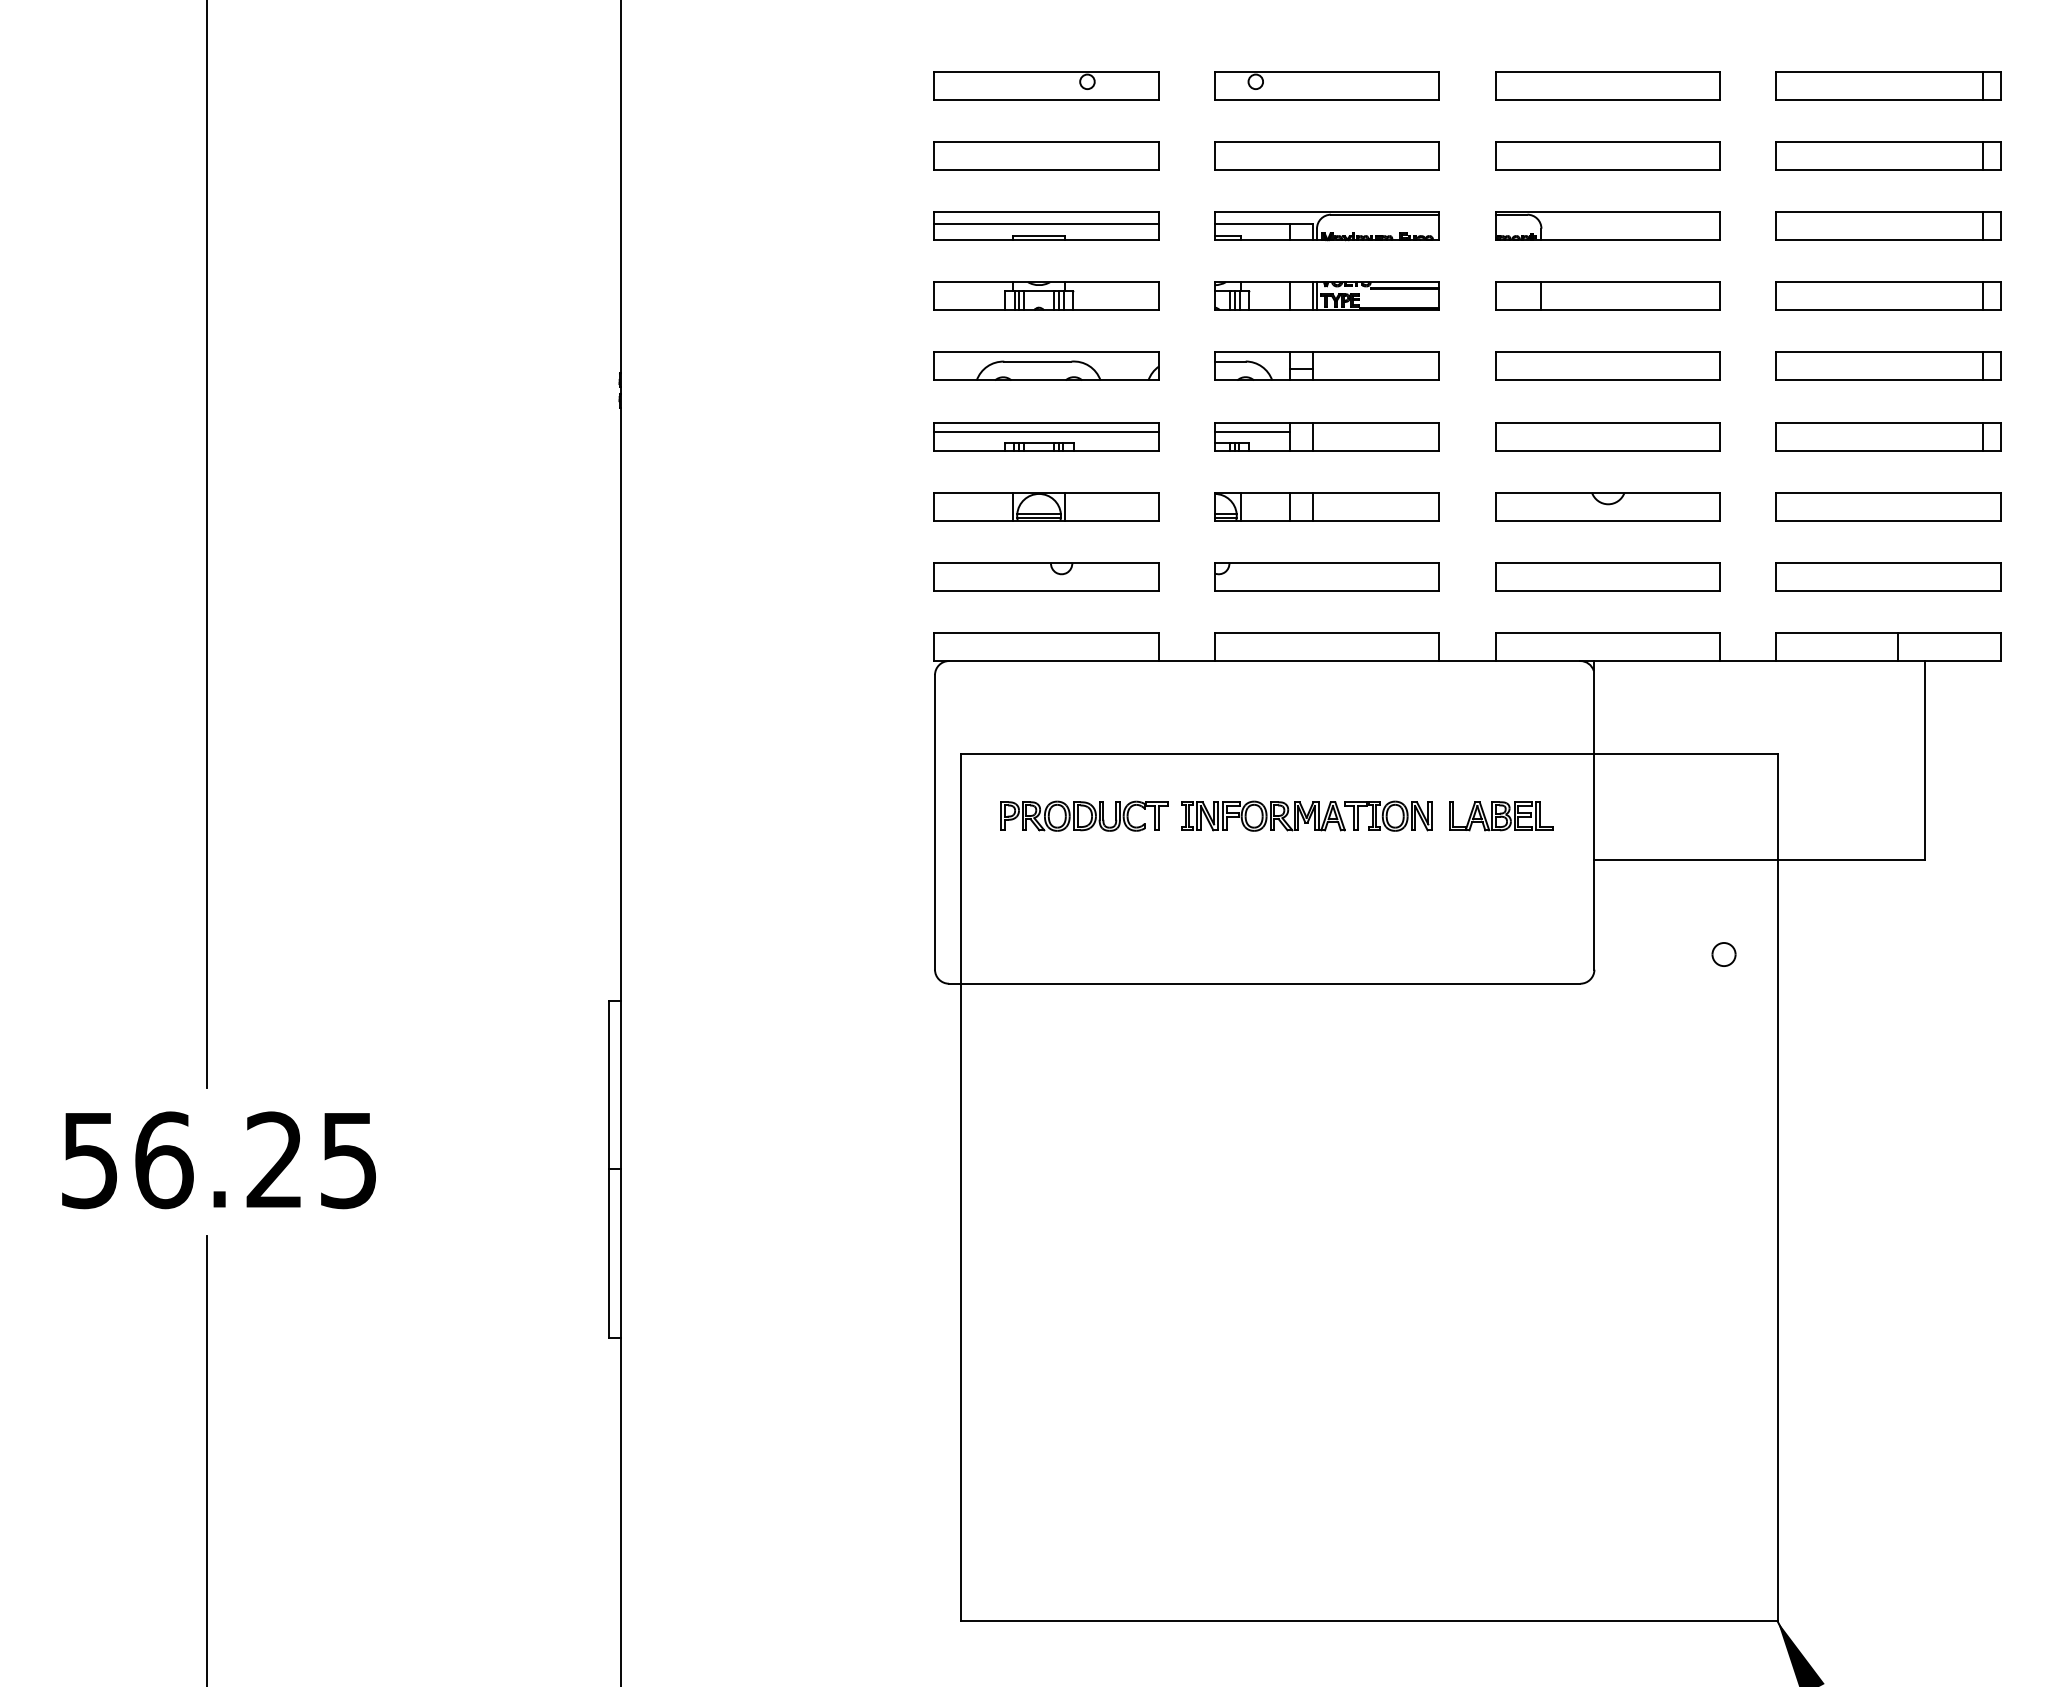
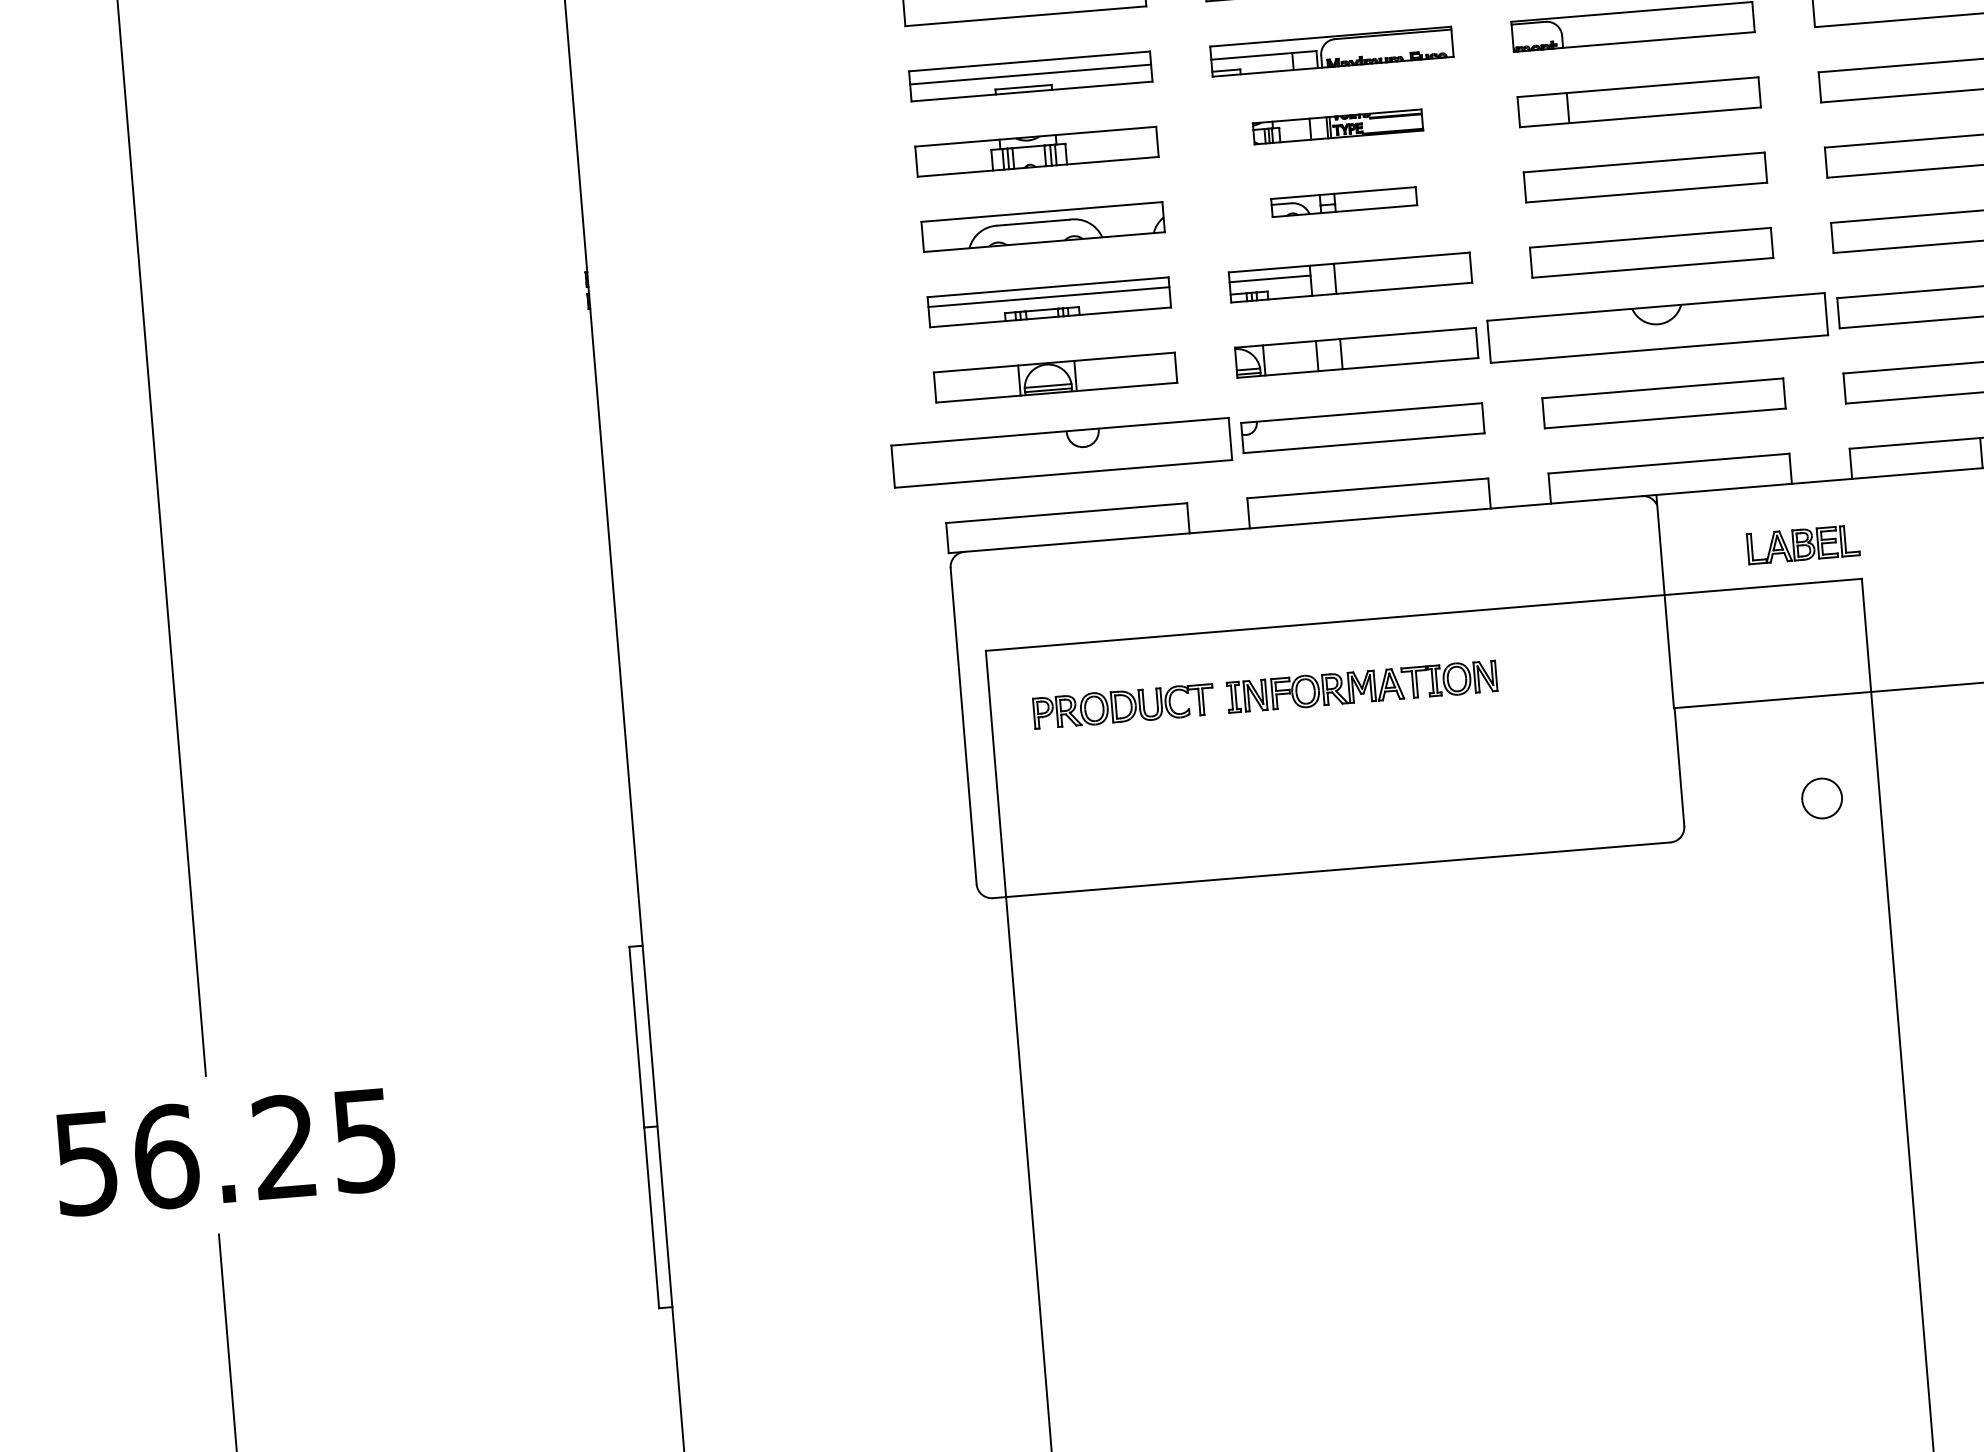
part: (1326, 295) -> (1337, 126), size x0.7
part: (1326, 365) -> (1343, 201), size x0.6
part: (1607, 506) -> (1657, 327), size x1.4
part: (1046, 576) -> (1061, 452), size x1.4
part: (1501, 816) -> (1803, 544), moved
part: (1723, 954) -> (1821, 798), size x1.6

